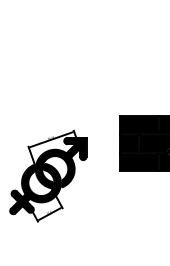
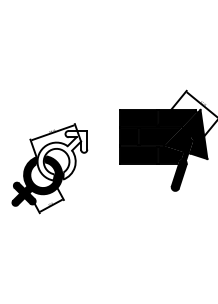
fill: (61, 162) -> (62, 155), removed

